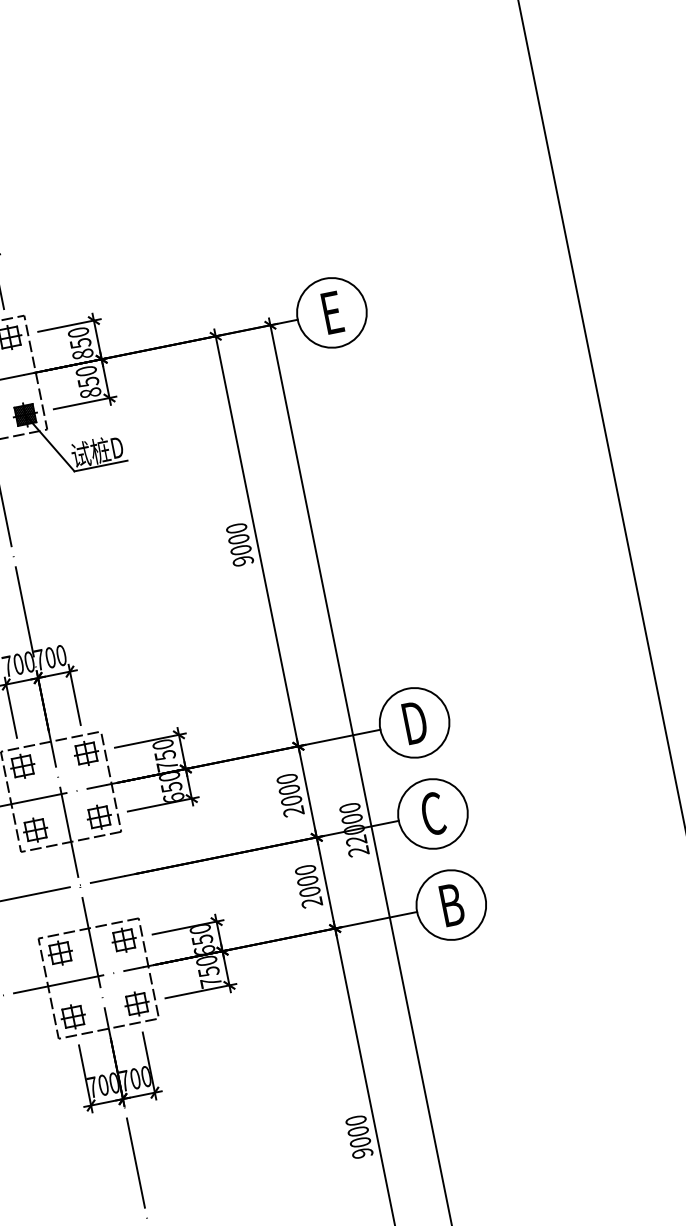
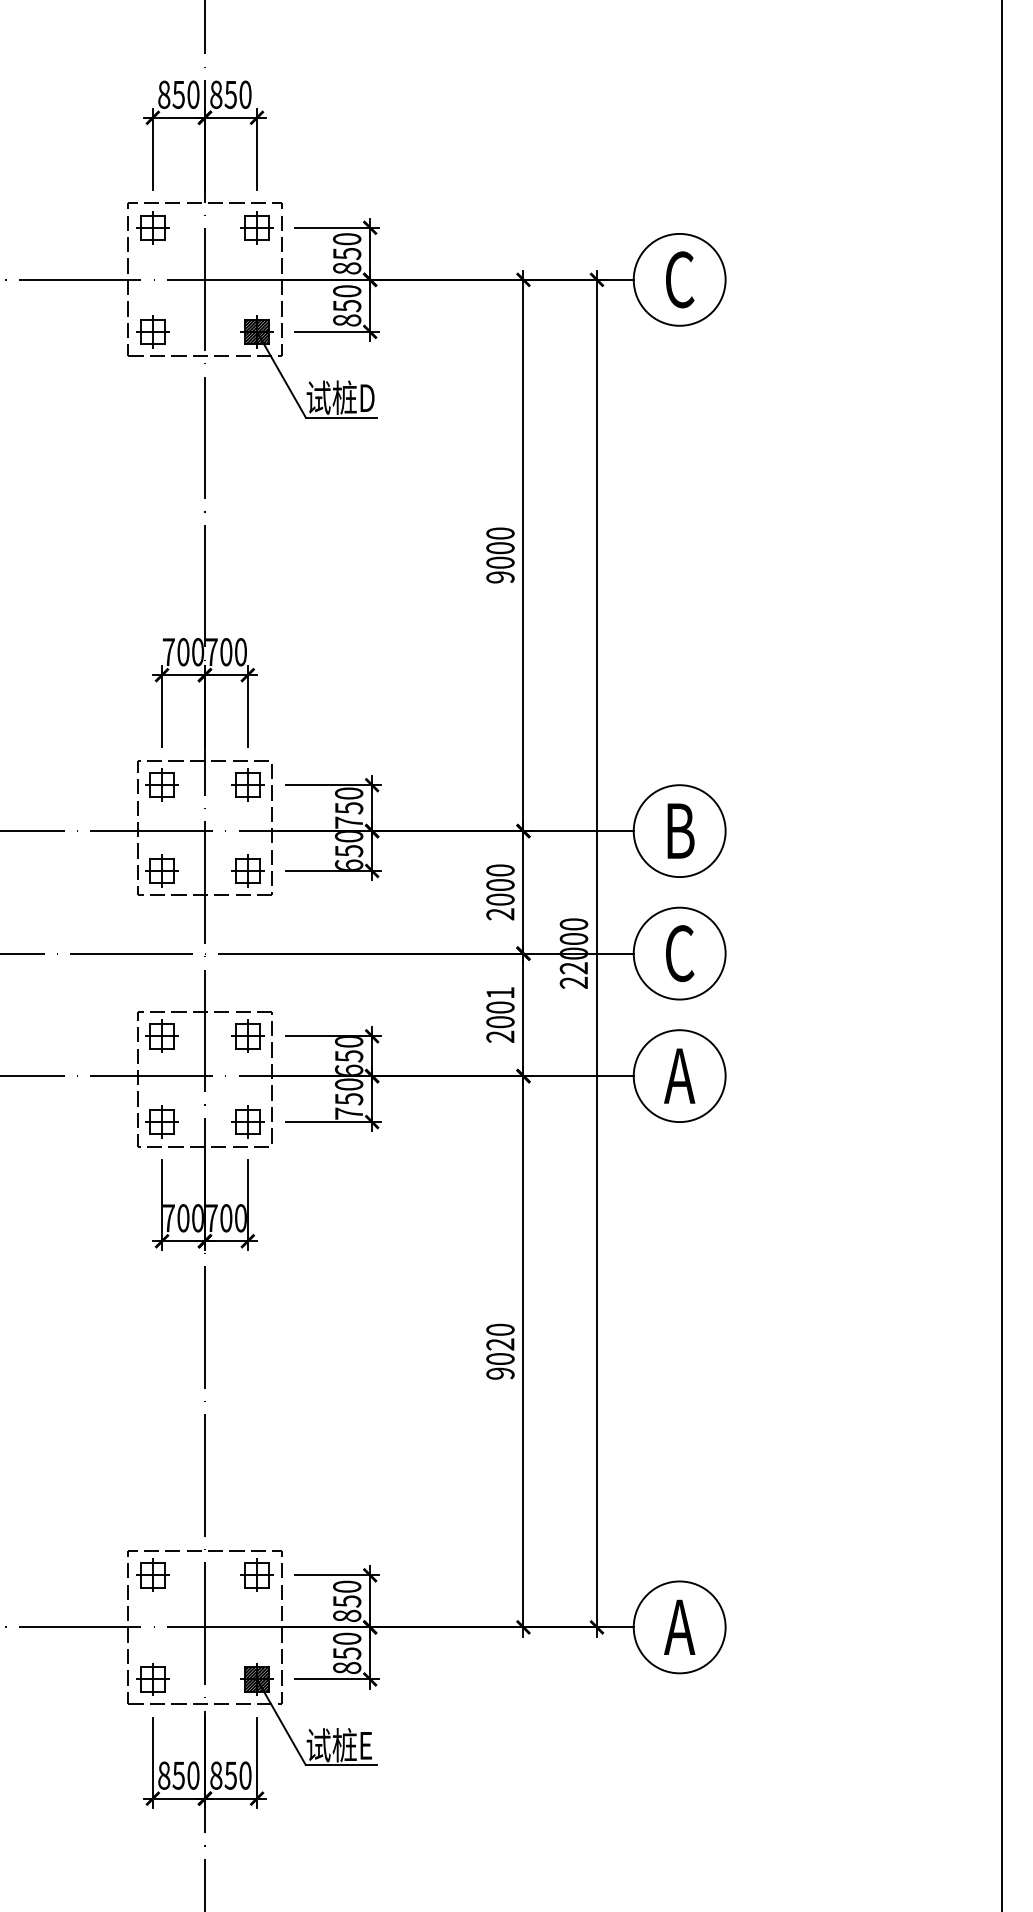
text: (332, 312) -> (680, 279), E -> C
text: (415, 722) -> (680, 830), D -> B
text: (305, 869) -> (500, 992), 2000 -> 2001
text: (451, 904) -> (679, 1075), B -> A
text: (358, 1131) -> (500, 1344), 9000 -> 9020

